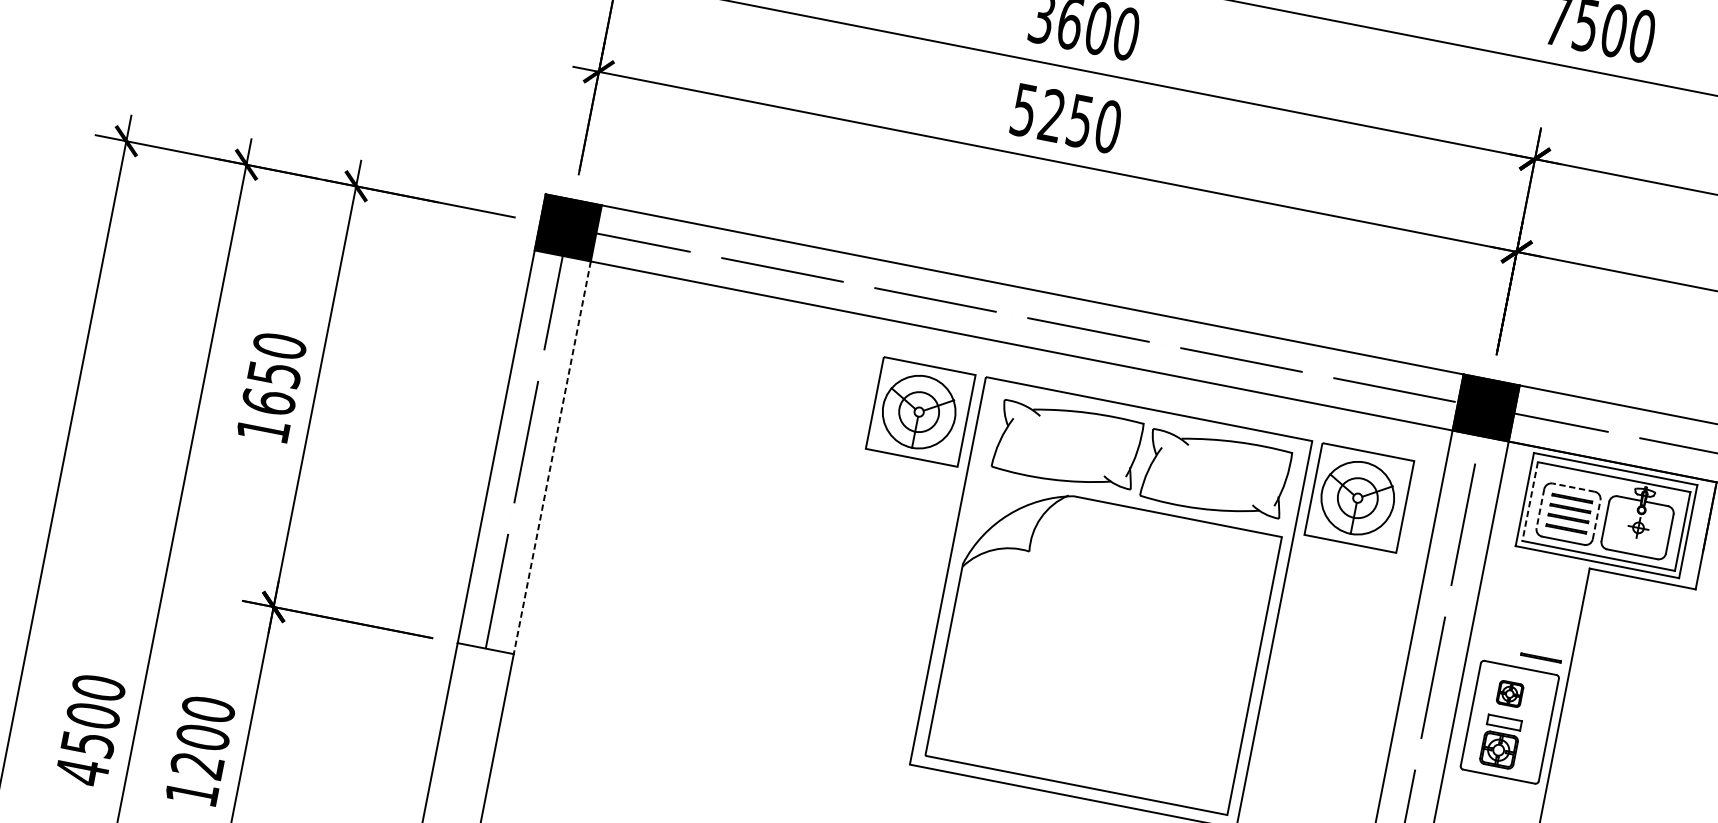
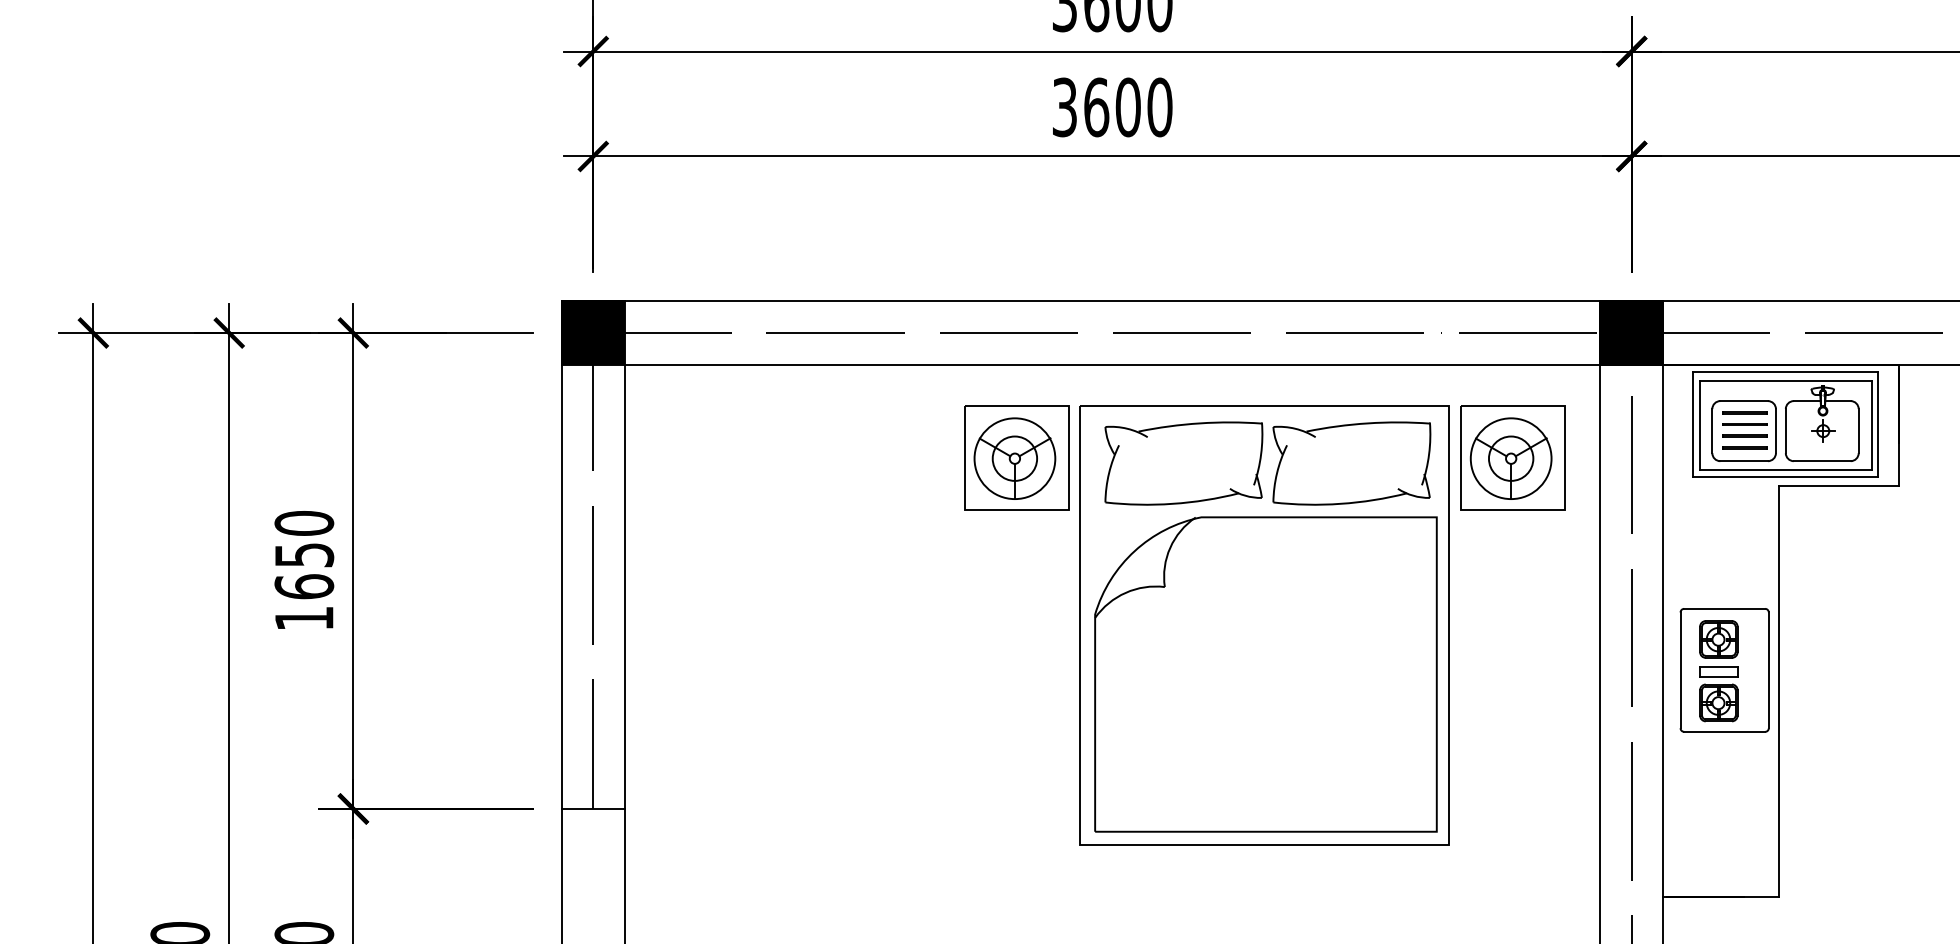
text: (1052, 115) -> (1096, 107), 5250 -> 3600
line: (552, 458) -> (625, 587), dashed -> solid
line: (1573, 488) -> (1744, 401), dashed -> solid
line: (1530, 501) -> (1699, 425), dashed -> solid
line: (1540, 509) -> (1712, 431), dashed -> solid
line: (1596, 519) -> (1775, 430), dashed -> solid
line: (1540, 657) -> (1744, 593), removed
part: (1509, 693) -> (1718, 639), size x1.43

